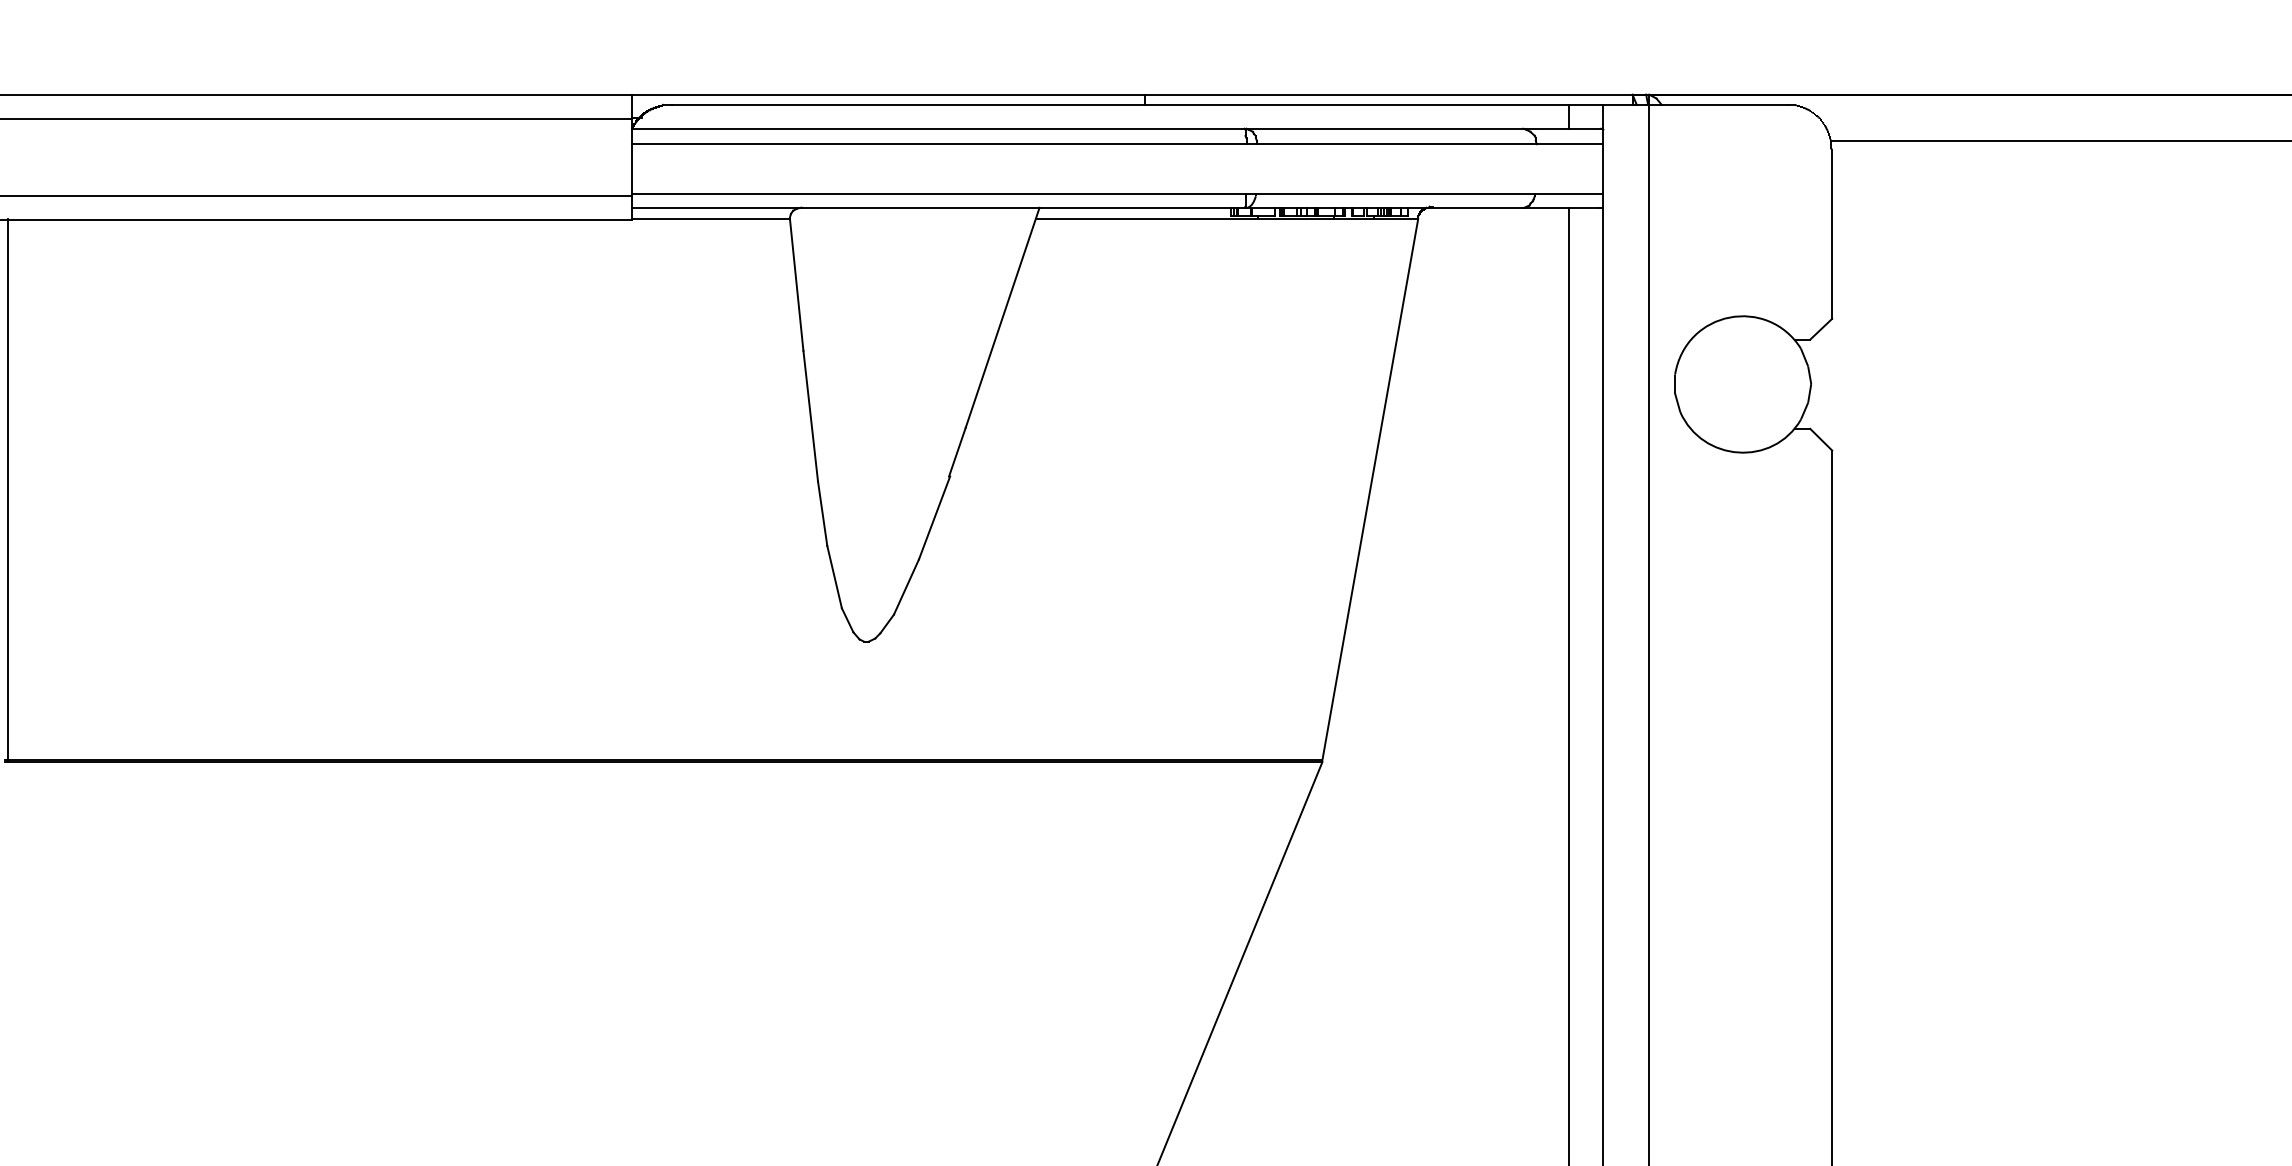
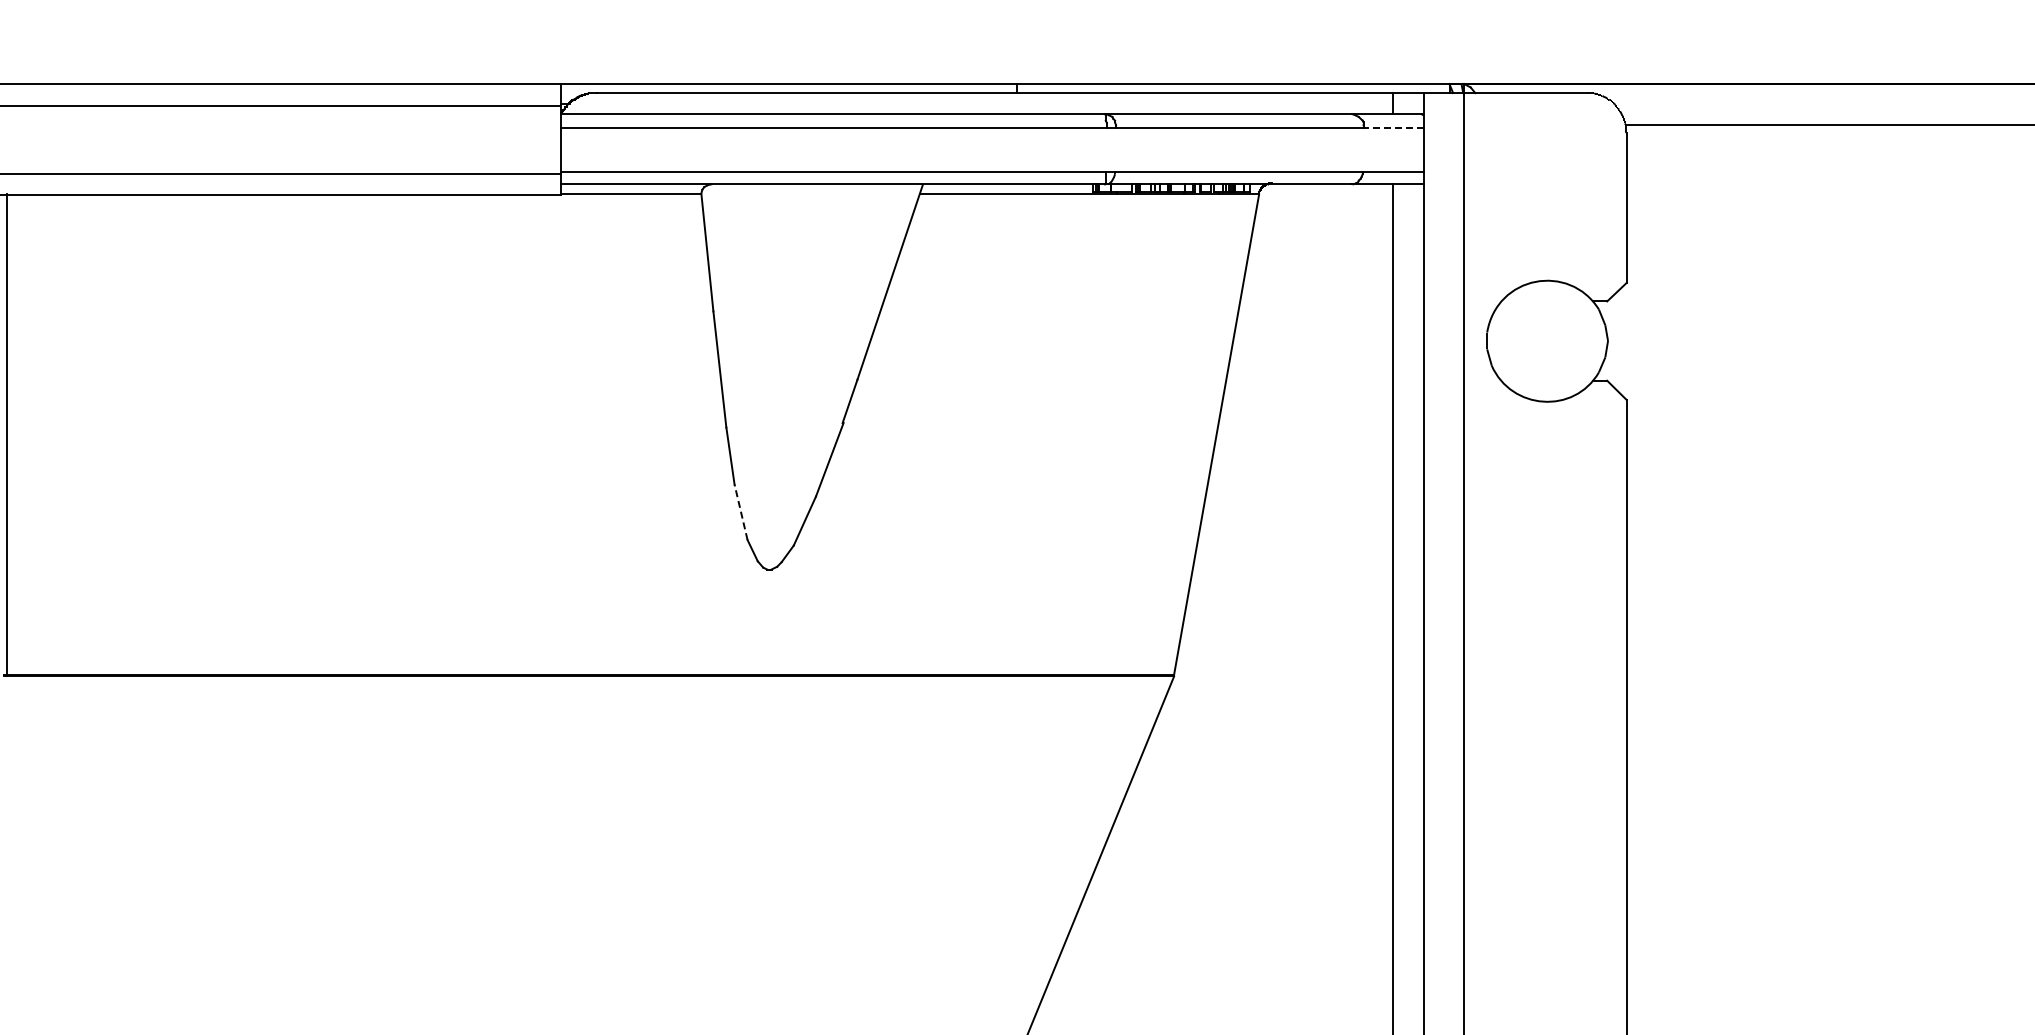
line: (1569, 144) -> (1393, 128), solid -> dashed
line: (833, 576) -> (740, 511), solid -> dashed

